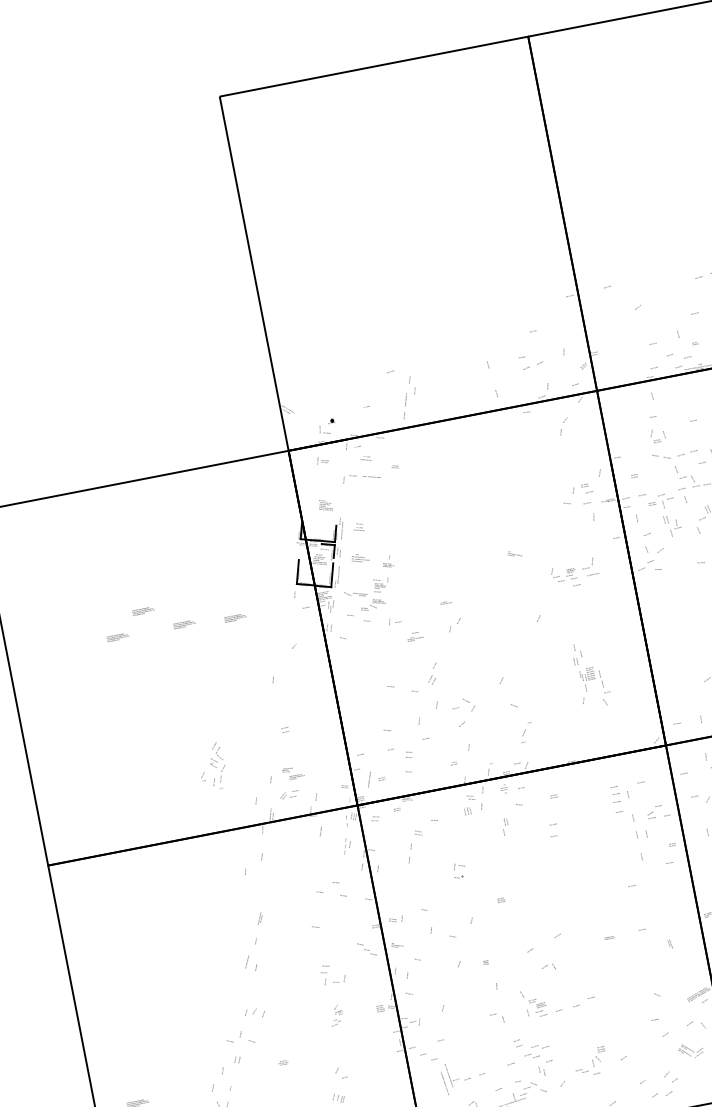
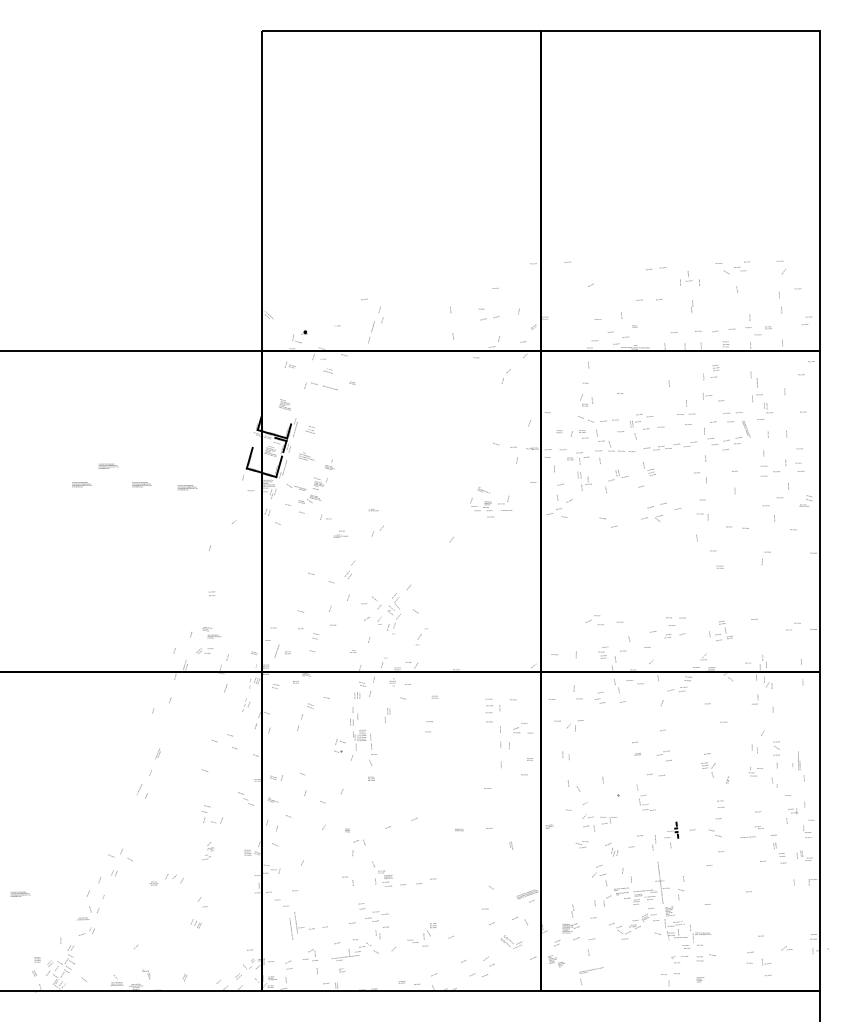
text: (582, 489) -> (579, 434), moved
text: (514, 554) -> (483, 490), moved
text: (591, 674) -> (363, 736), moved
text: (211, 766) -> (388, 613), moved
text: (548, 967) -> (359, 842), moved
text: (254, 1013) -> (174, 878), moved

